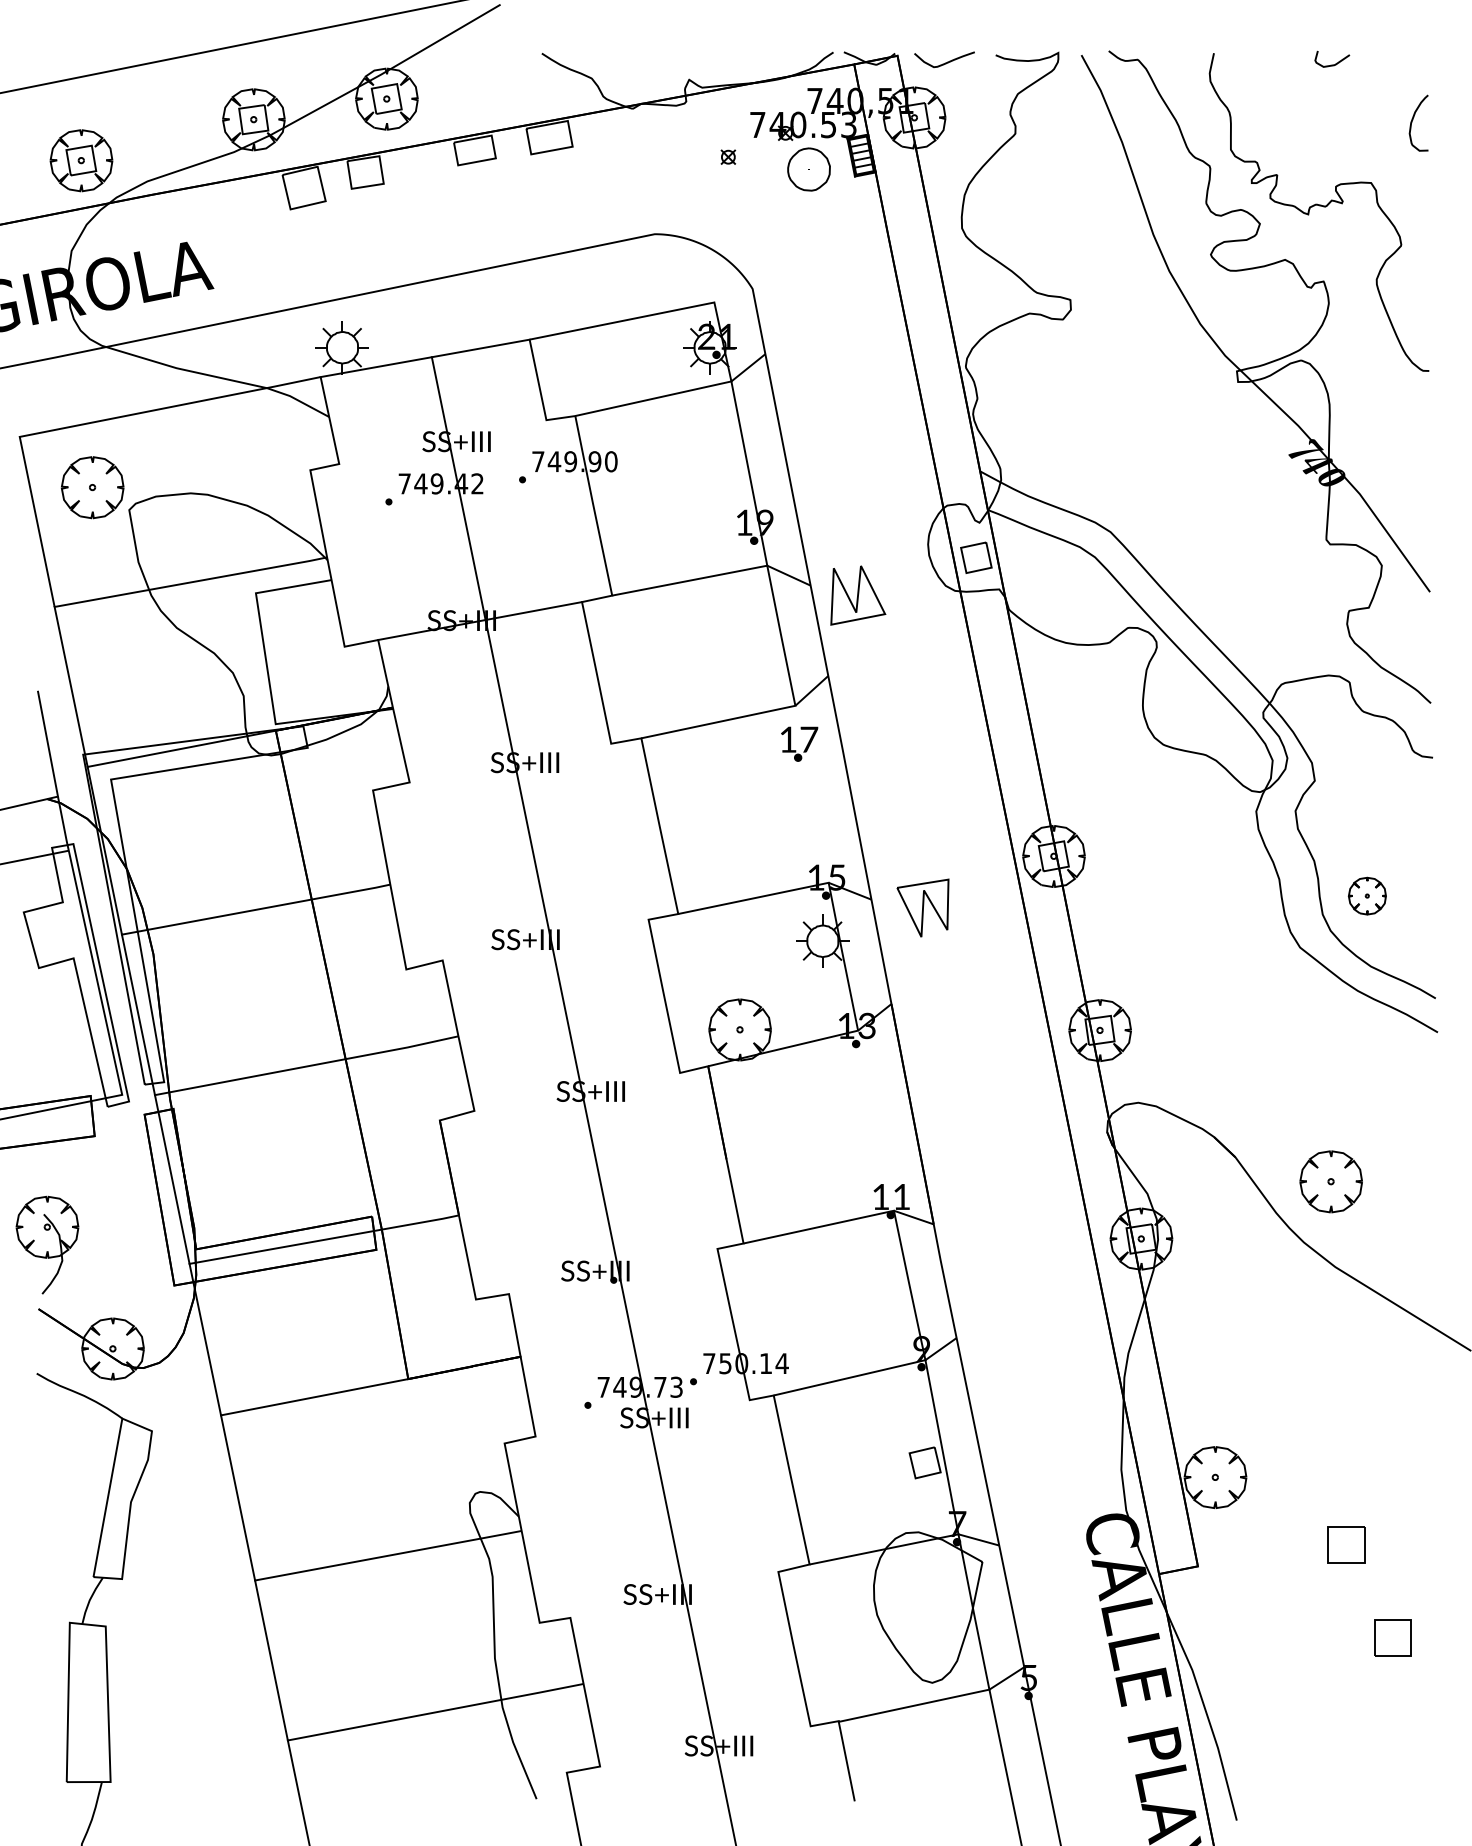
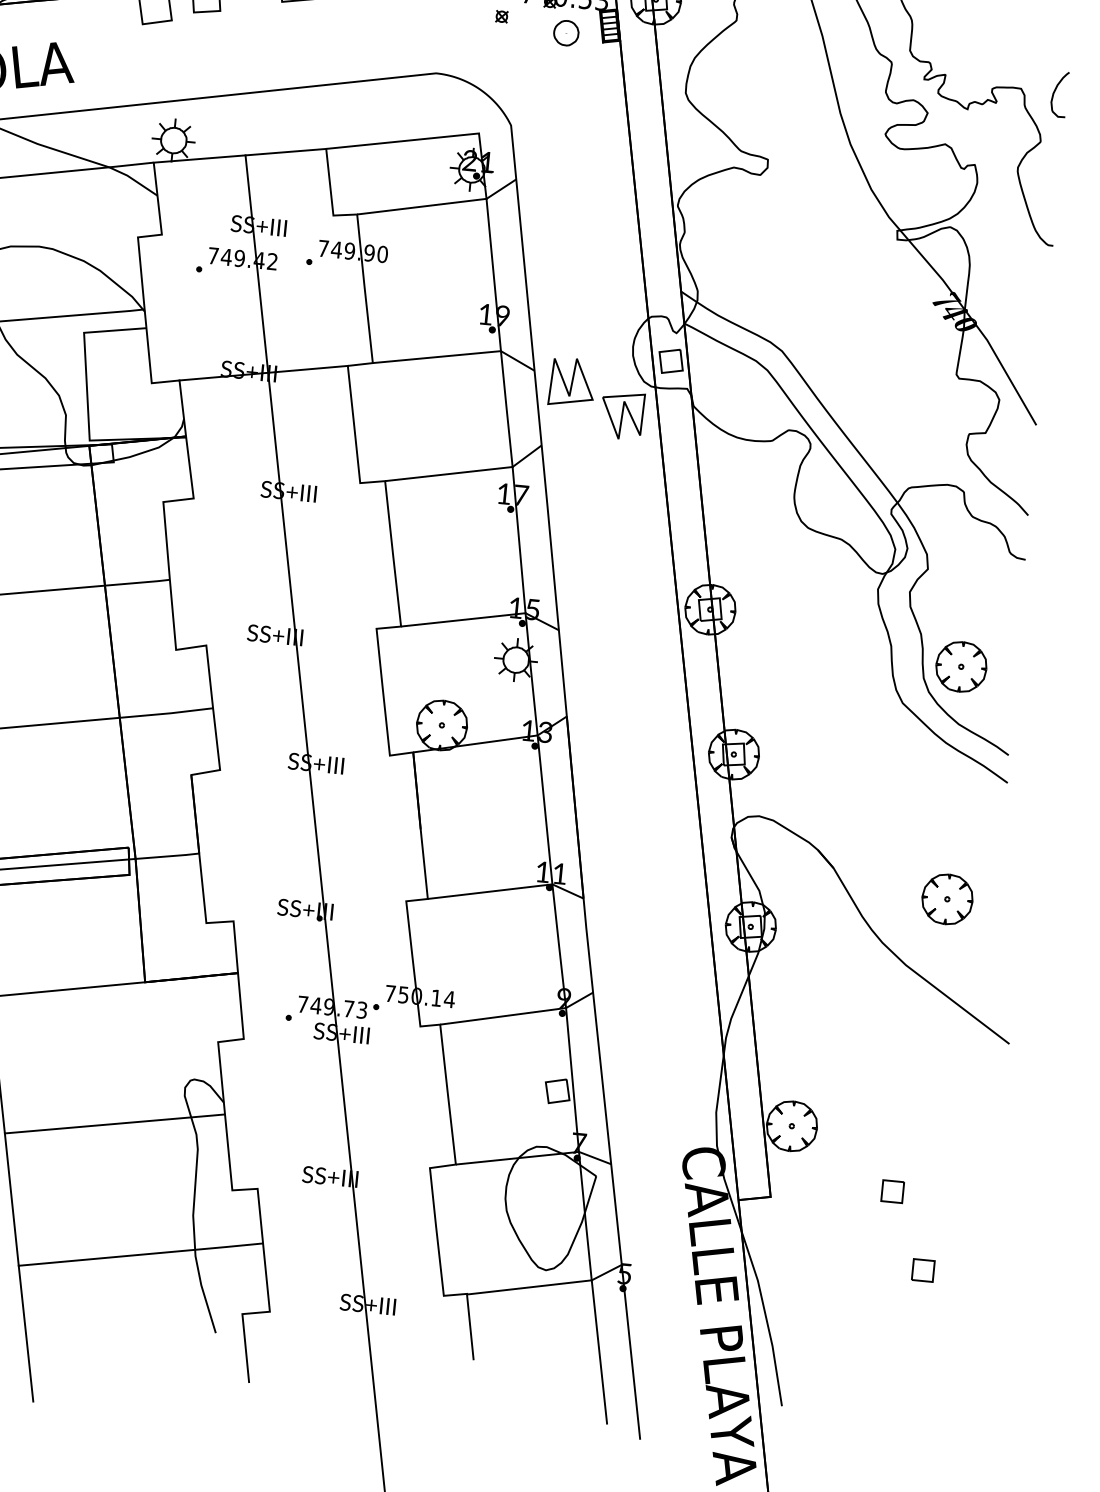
curve: (1413, 120) -> (1055, 91), moved
part: (808, 169) -> (565, 33), size x0.71
line: (811, 793) -> (518, 539), added
part: (1367, 895) -> (961, 666), size x1.67
part: (922, 907) -> (621, 415), moved
line: (875, 1120) -> (544, 809), added
part: (1330, 1181) -> (946, 899), moved
part: (1345, 1544) -> (892, 1190), size x0.71
part: (1392, 1637) -> (922, 1270), size x0.71

